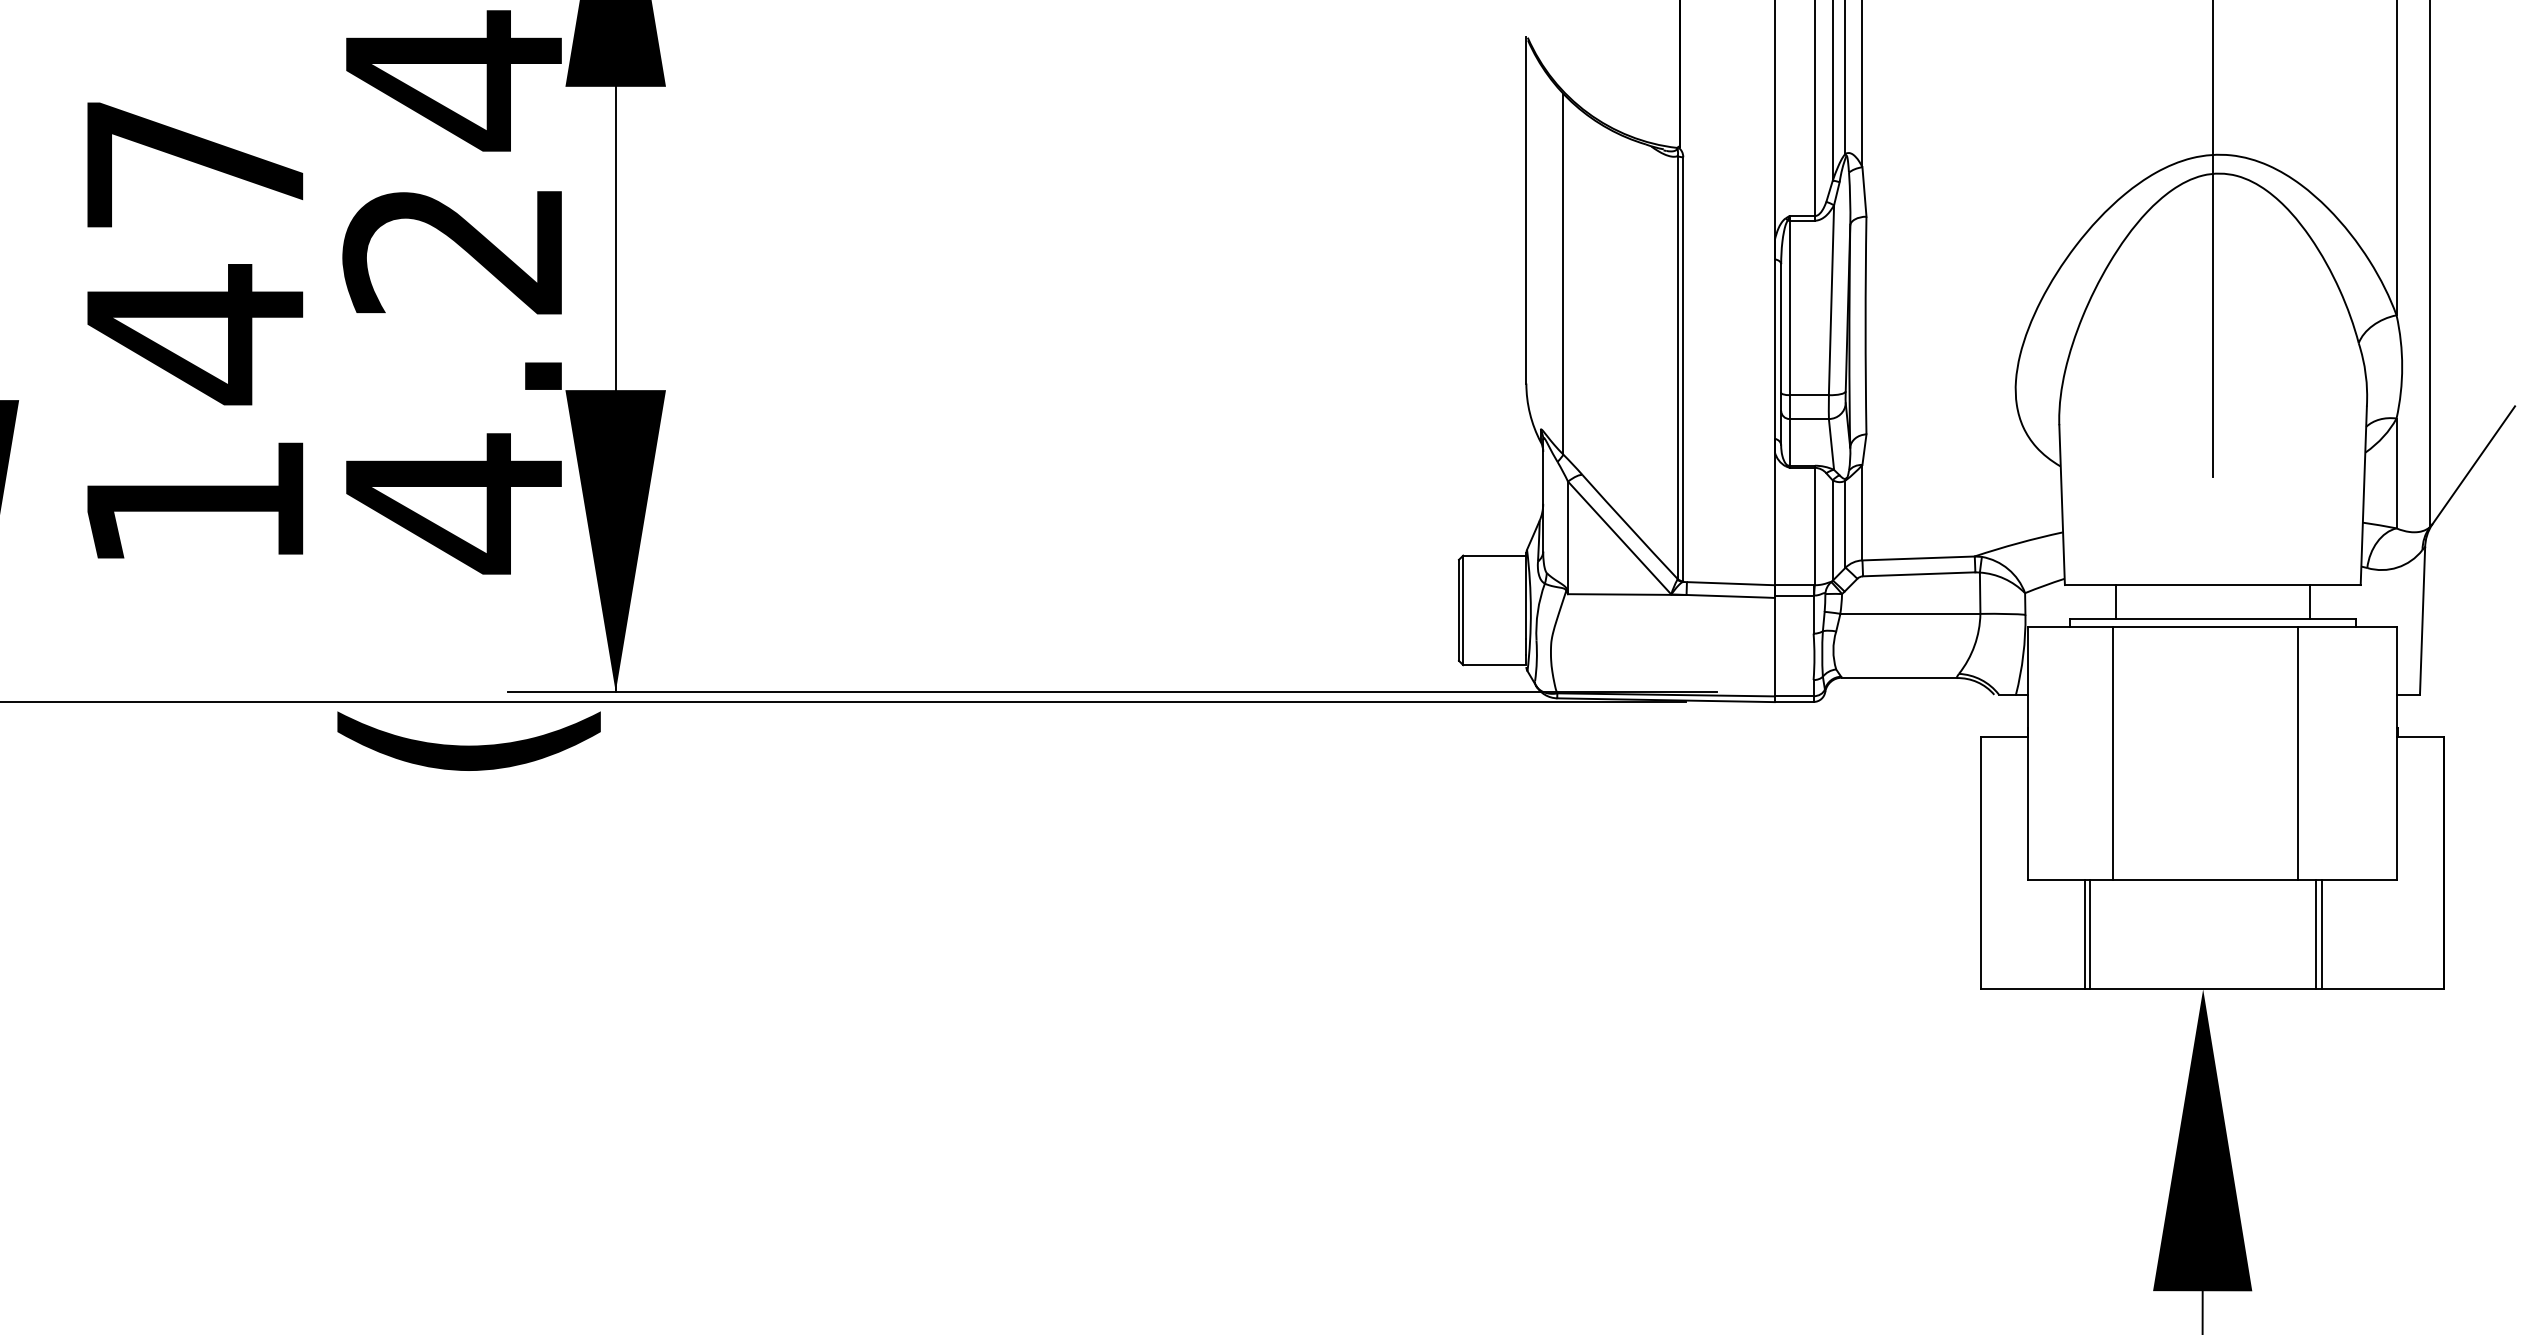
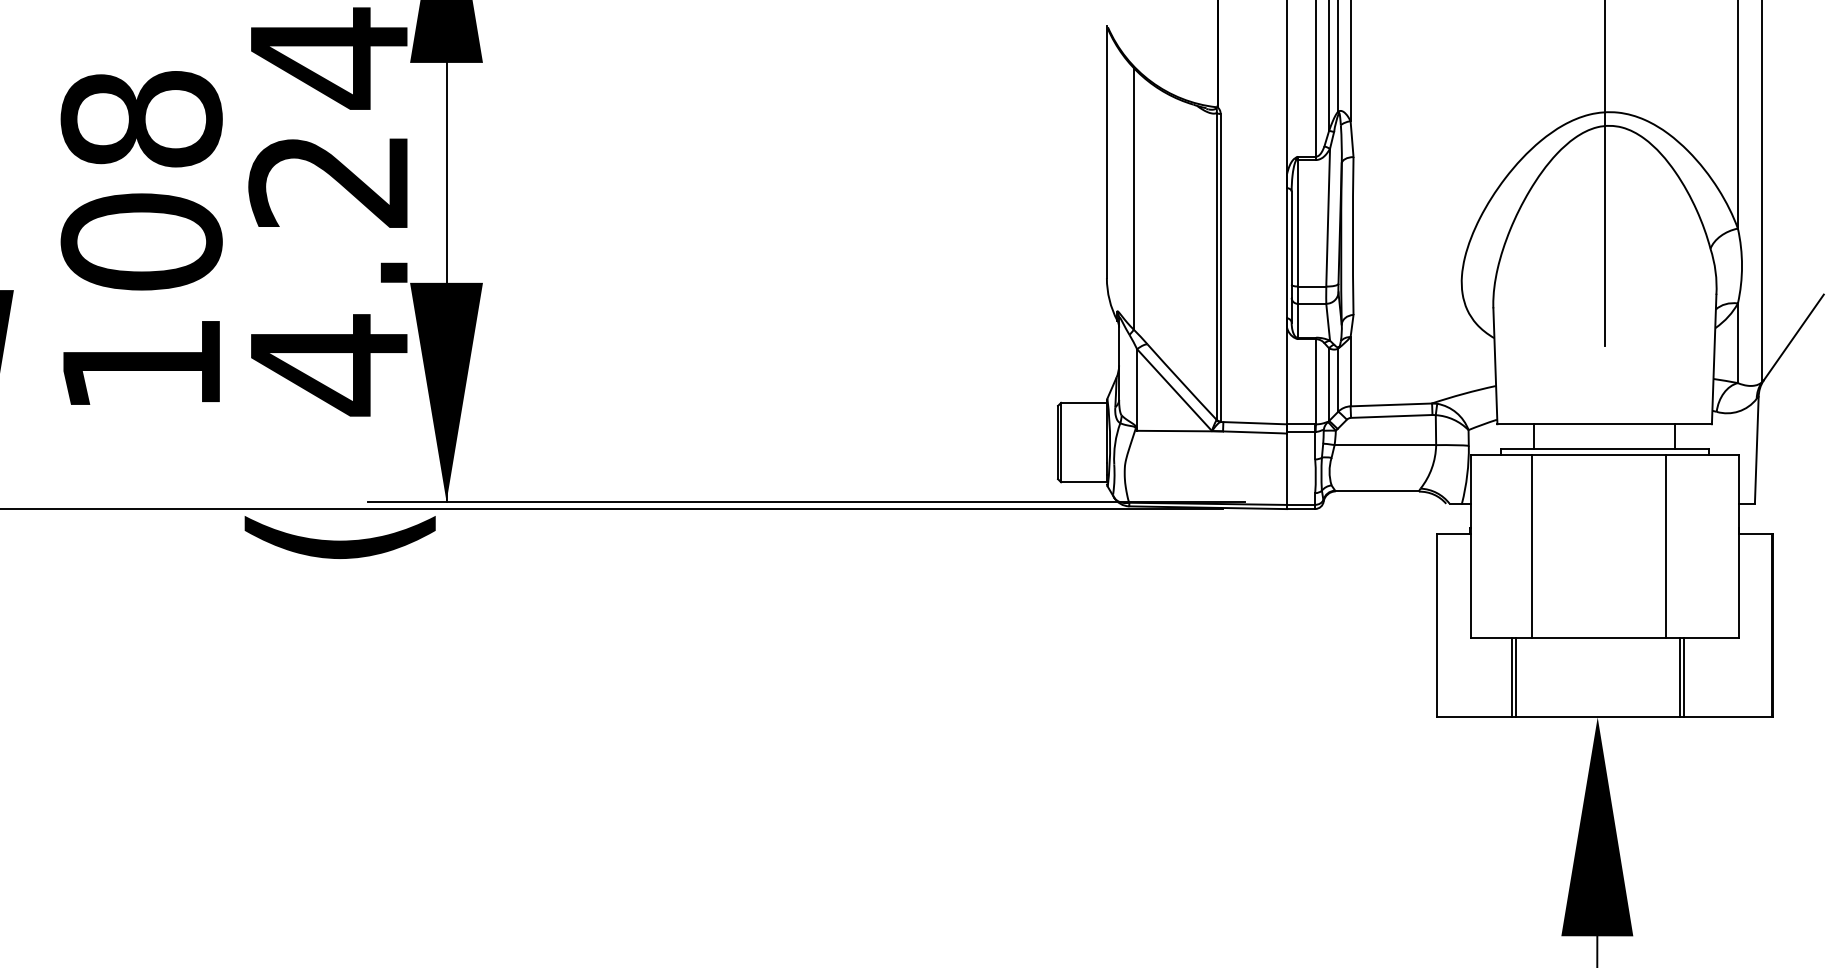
text: (195, 251) -> (141, 182), 147 -> 108

